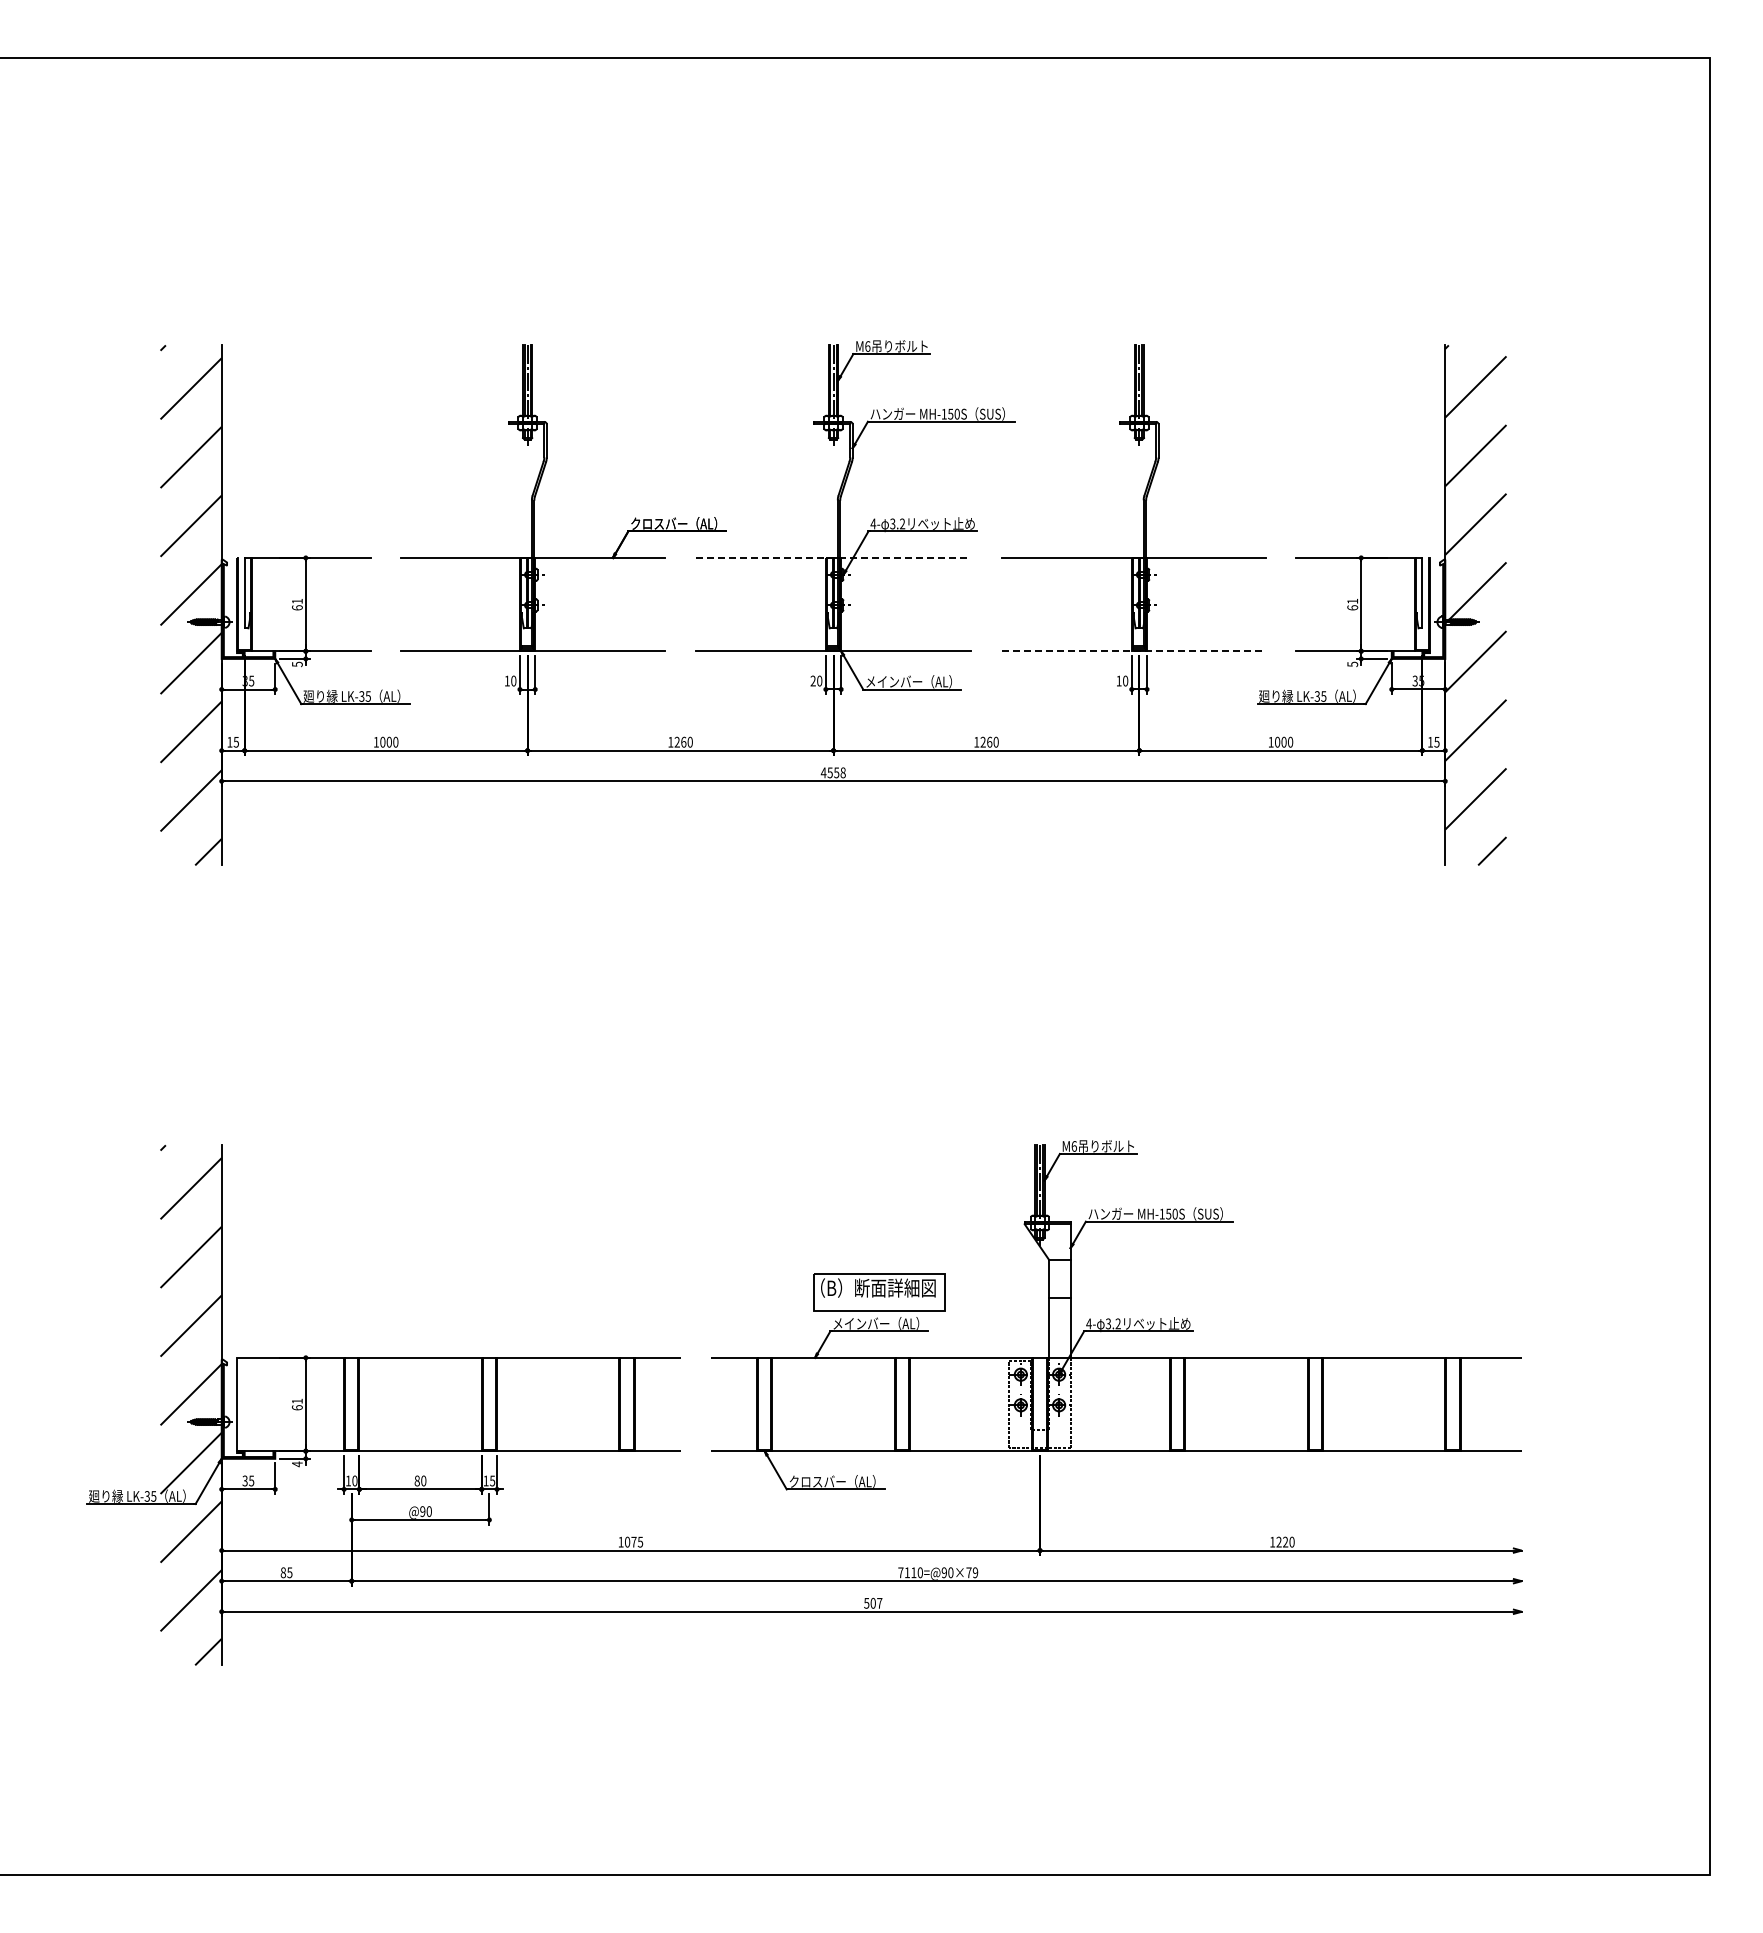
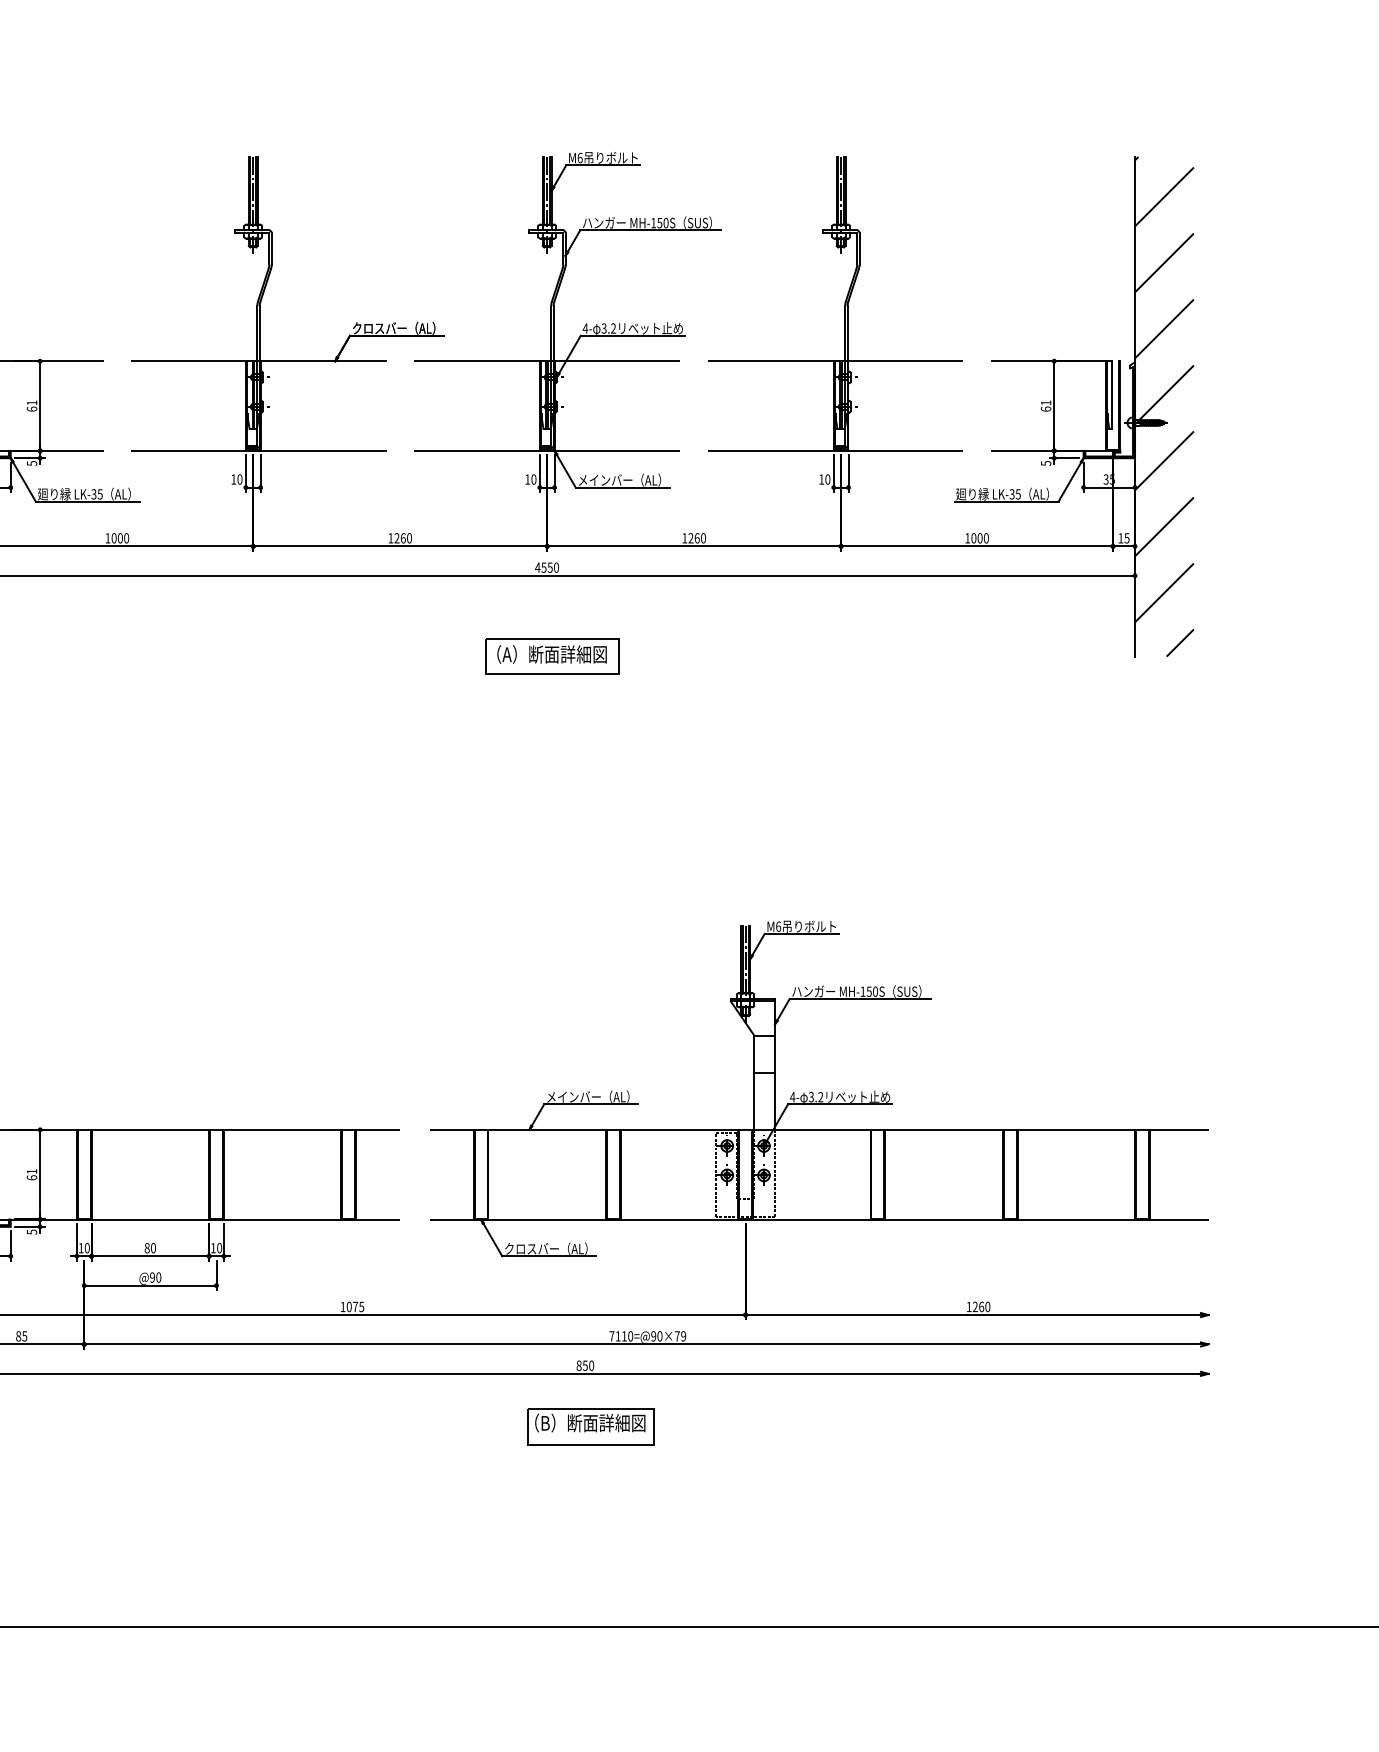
line: (833, 557) -> (547, 360), dashed -> solid
line: (1133, 651) -> (835, 451), dashed -> solid
text: (812, 680) -> (527, 478), 20 -> 10
text: (842, 772) -> (555, 567), 4558 -> 4550
part: (839, 865) -> (552, 656), added
part: (879, 1292) -> (591, 1427), moved
text: (297, 1464) -> (32, 1232), 4 -> 5
text: (492, 1480) -> (219, 1247), 15 -> 10
text: (1285, 1541) -> (981, 1306), 1220 -> 1260
text: (873, 1602) -> (585, 1364), 507 -> 850

